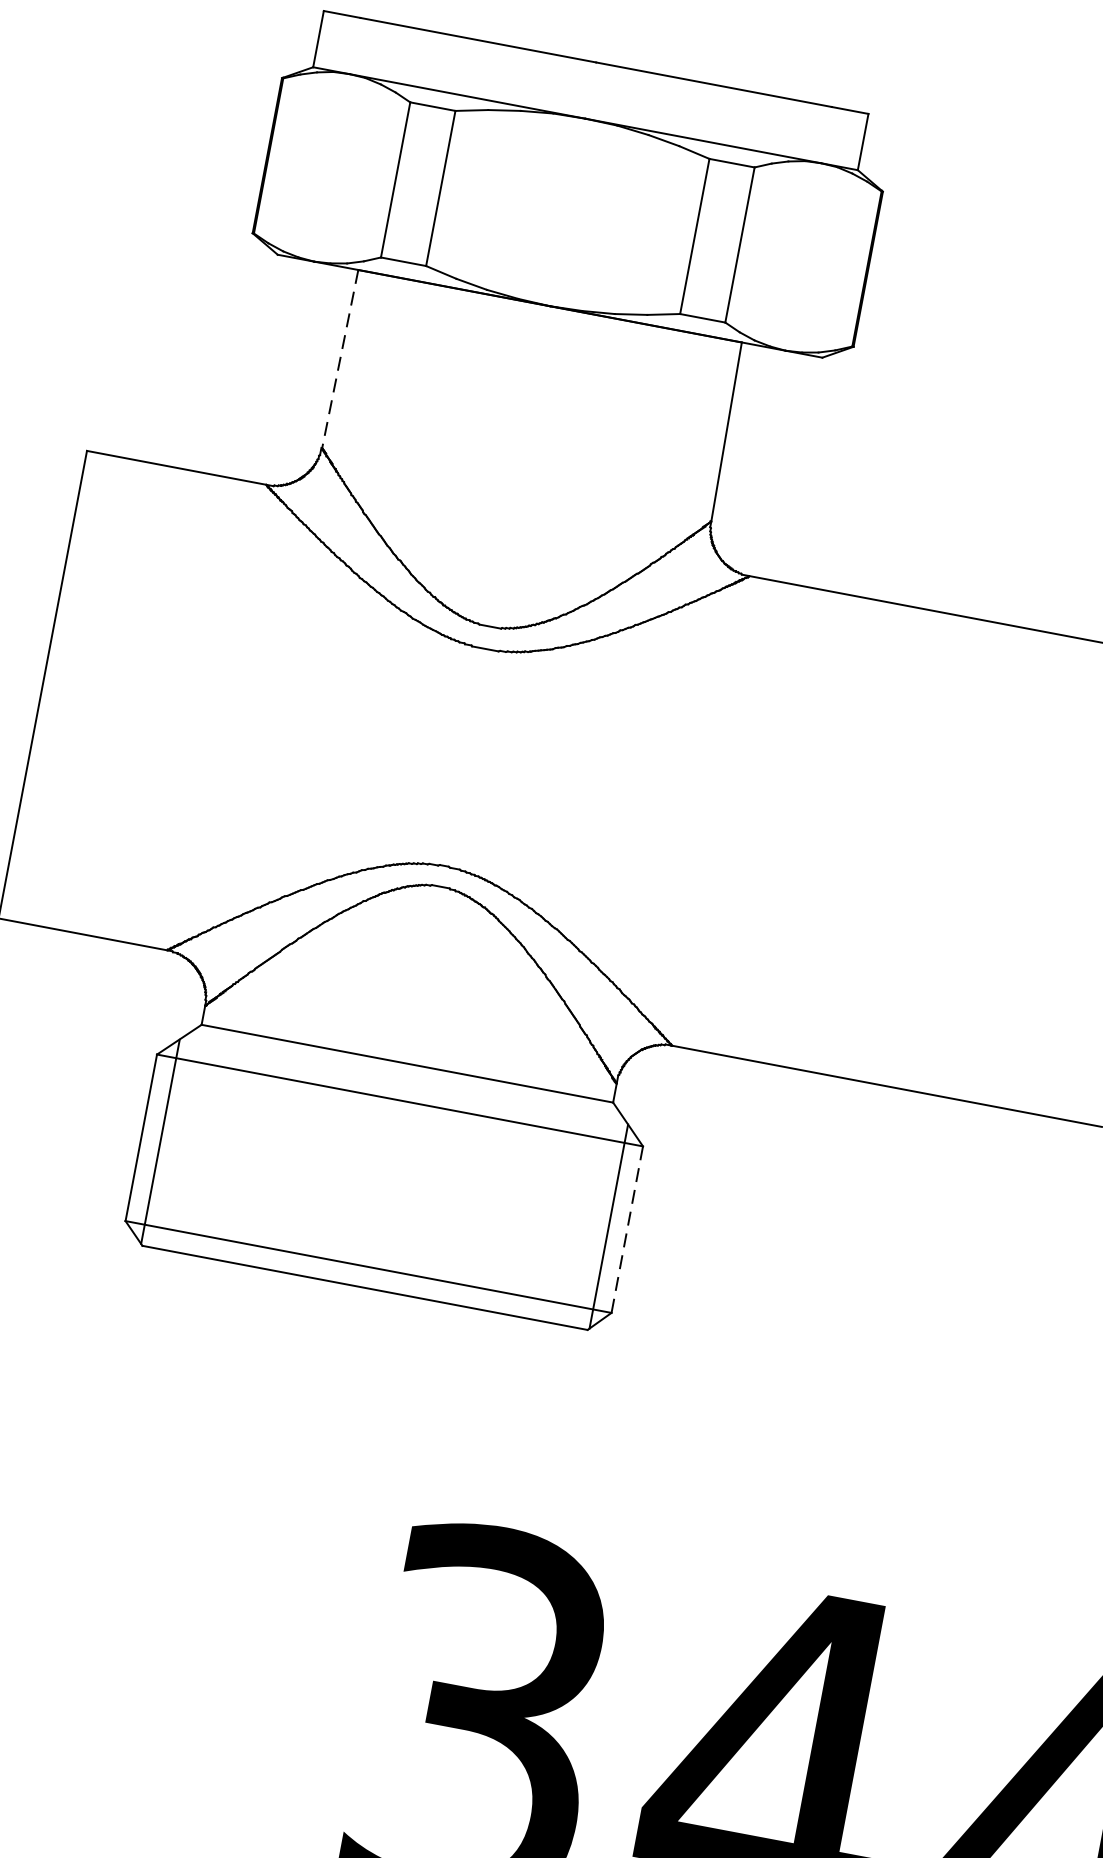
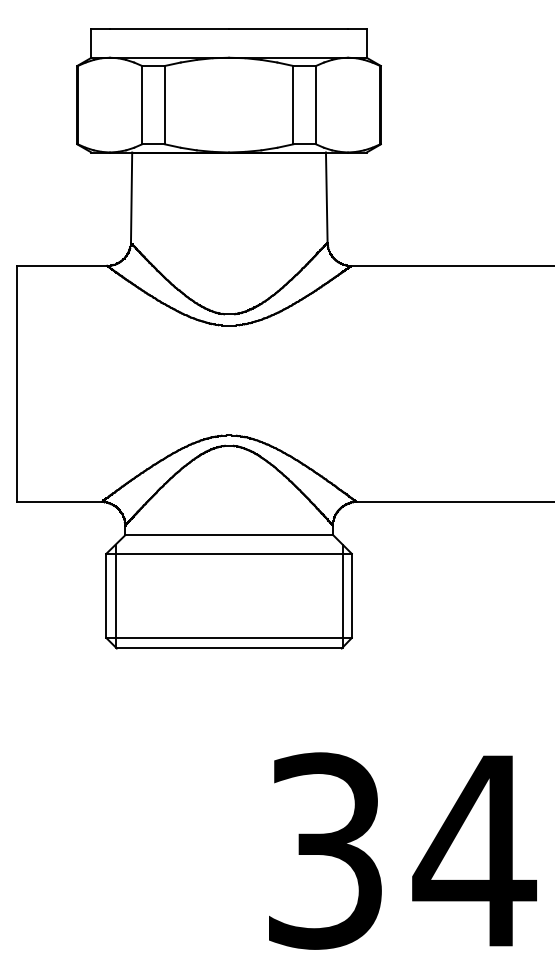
line: (339, 360) -> (131, 198), dashed -> solid
line: (626, 1230) -> (351, 596), dashed -> solid

